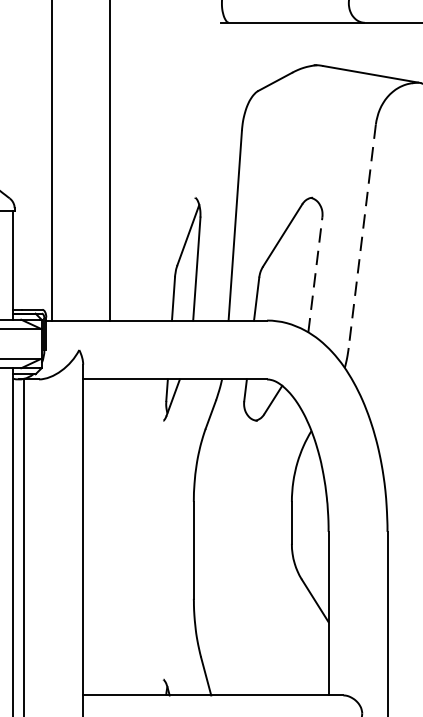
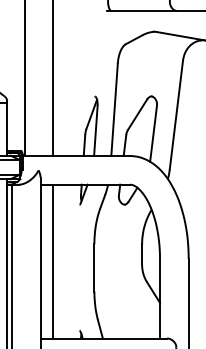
line: (362, 237) -> (176, 115), dashed -> solid
line: (315, 274) -> (153, 133), dashed -> solid
line: (109, 537) -> (53, 261), added

